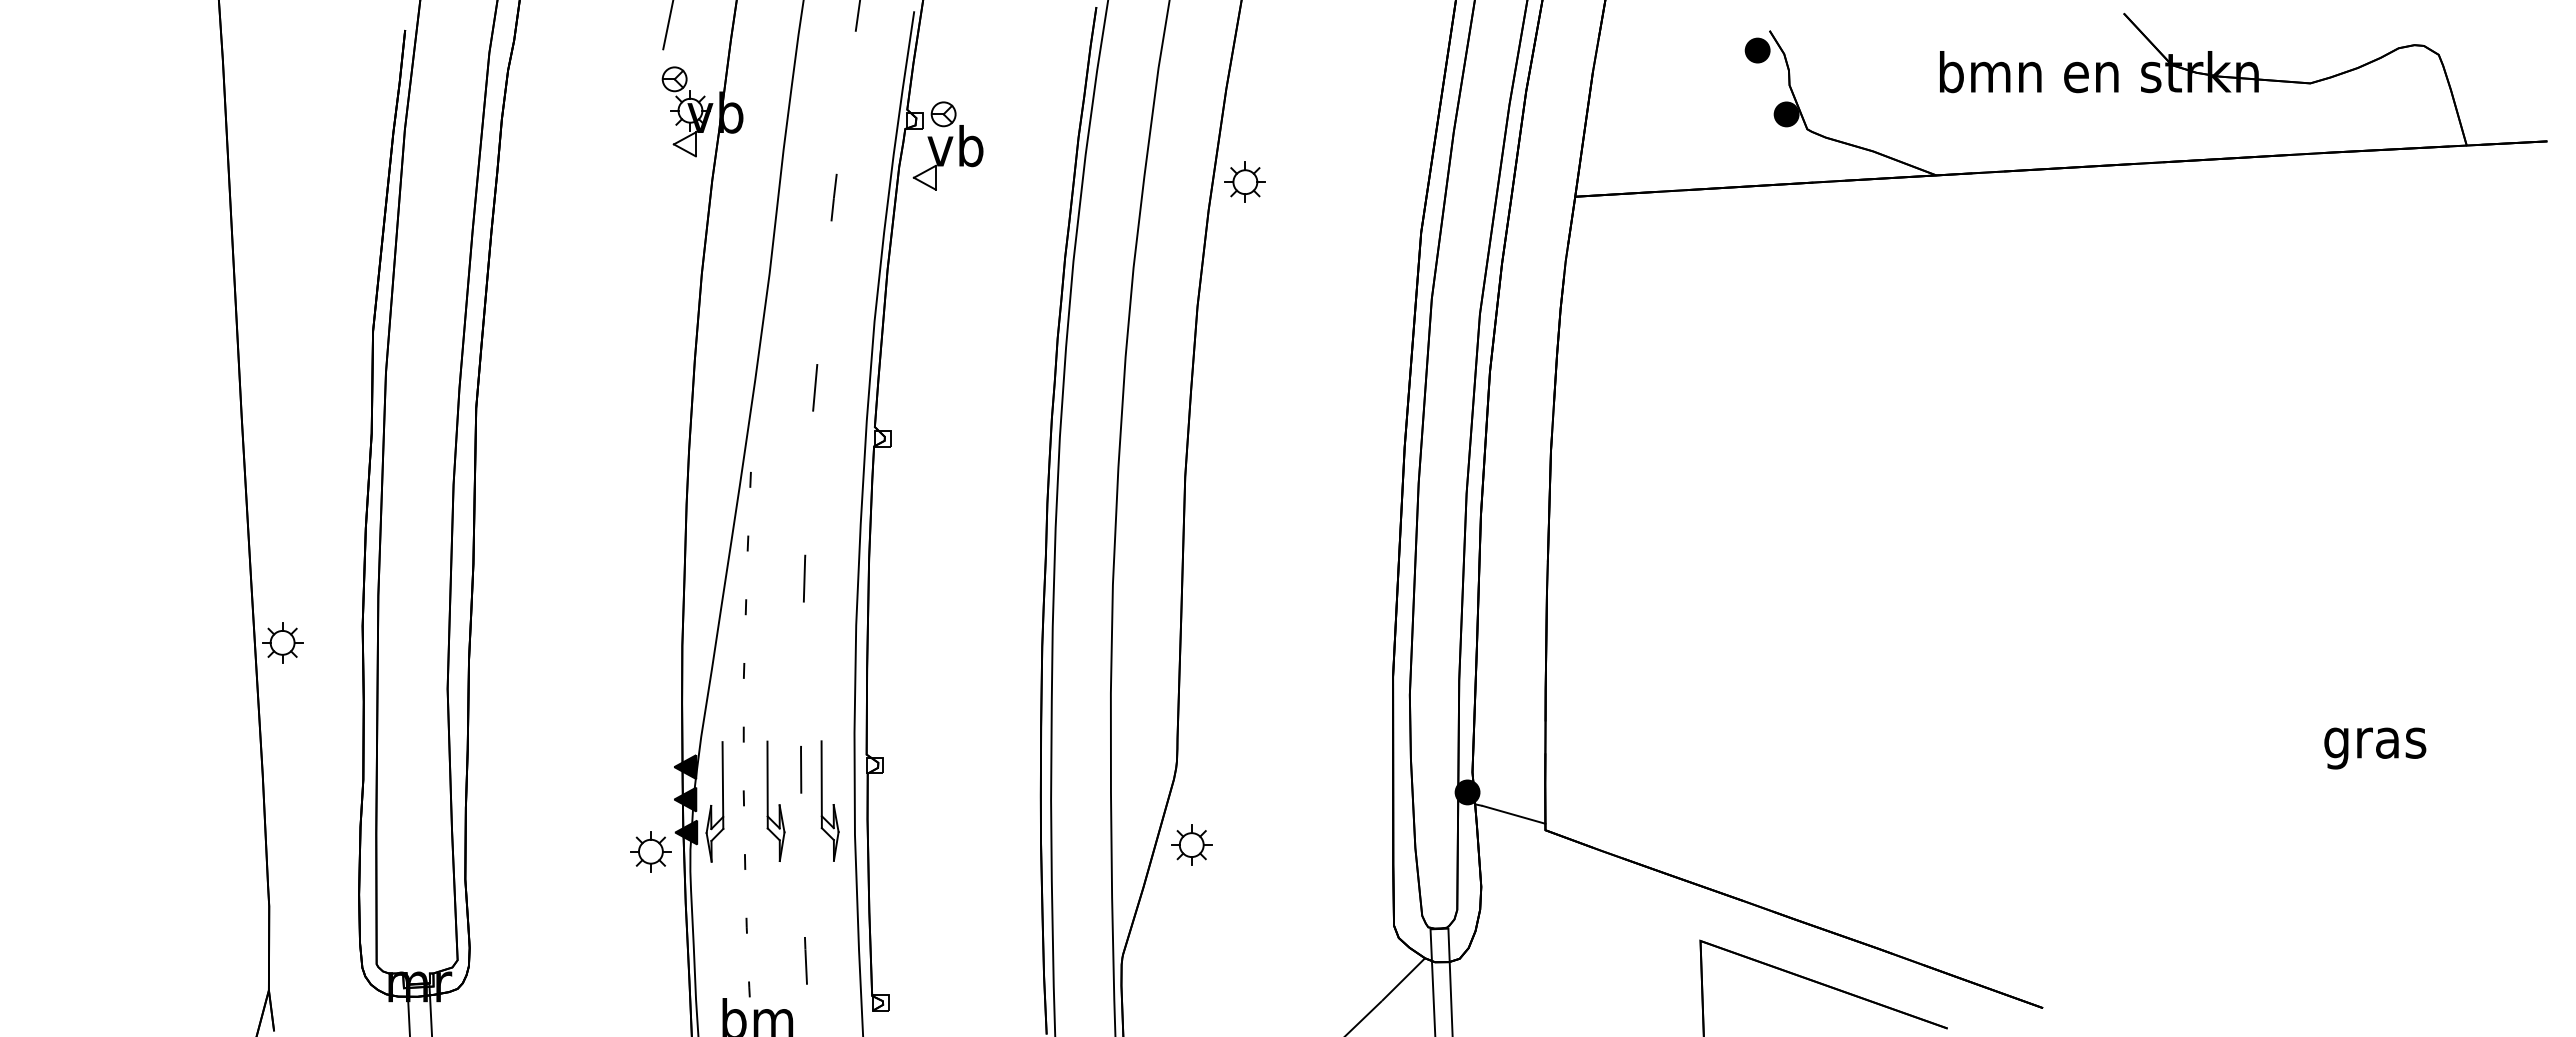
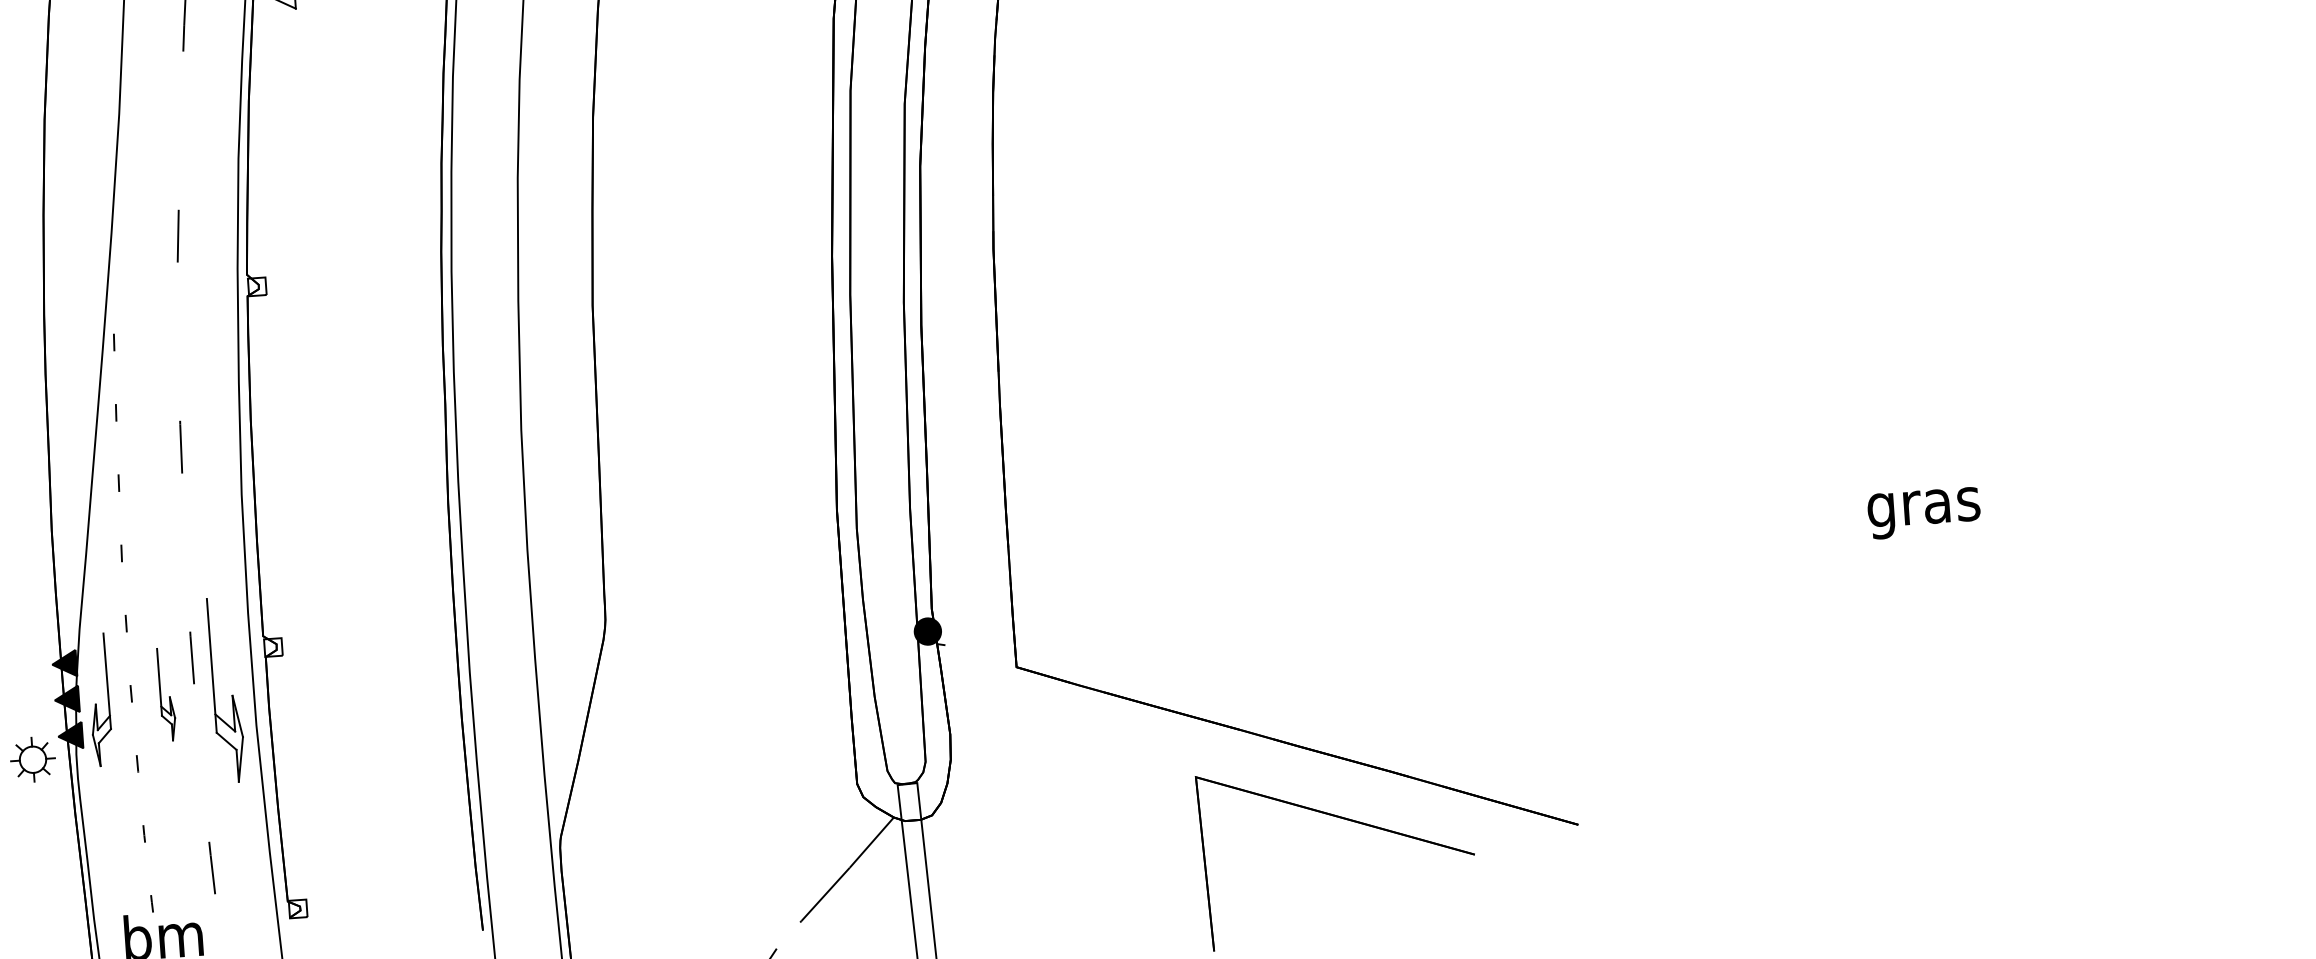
part: (775, 800) -> (166, 693), size x0.7
part: (829, 800) -> (225, 689), size x1.4
line: (1513, 814) -> (980, 652), removed
part: (1191, 844) -> (627, 710), removed

